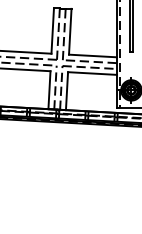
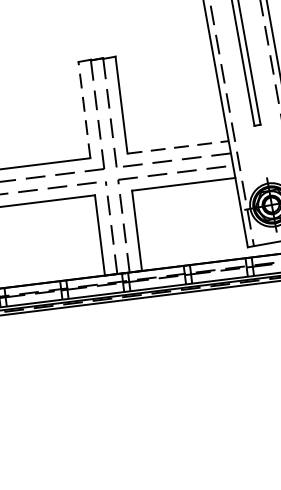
line: (52, 30) -> (83, 109), solid -> dashed
line: (92, 55) -> (177, 146), solid -> dashed

